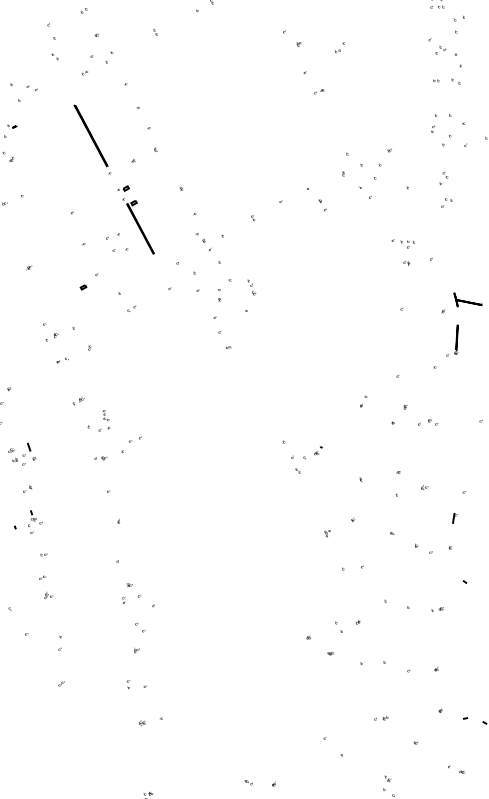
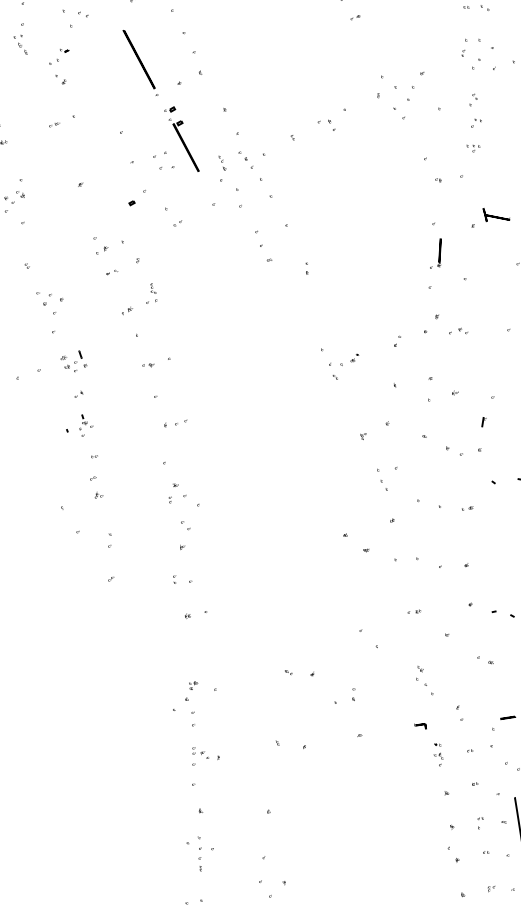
part: (322, 204) -> (331, 124), moved
part: (407, 244) -> (473, 148), moved
part: (251, 286) -> (222, 162), moved
part: (219, 295) -> (306, 268), moved
part: (452, 340) -> (435, 253), moved
part: (363, 400) -> (397, 340), moved
part: (104, 420) -> (151, 293), moved
part: (135, 439) -> (181, 422), moved
part: (338, 627) -> (383, 485), moved

